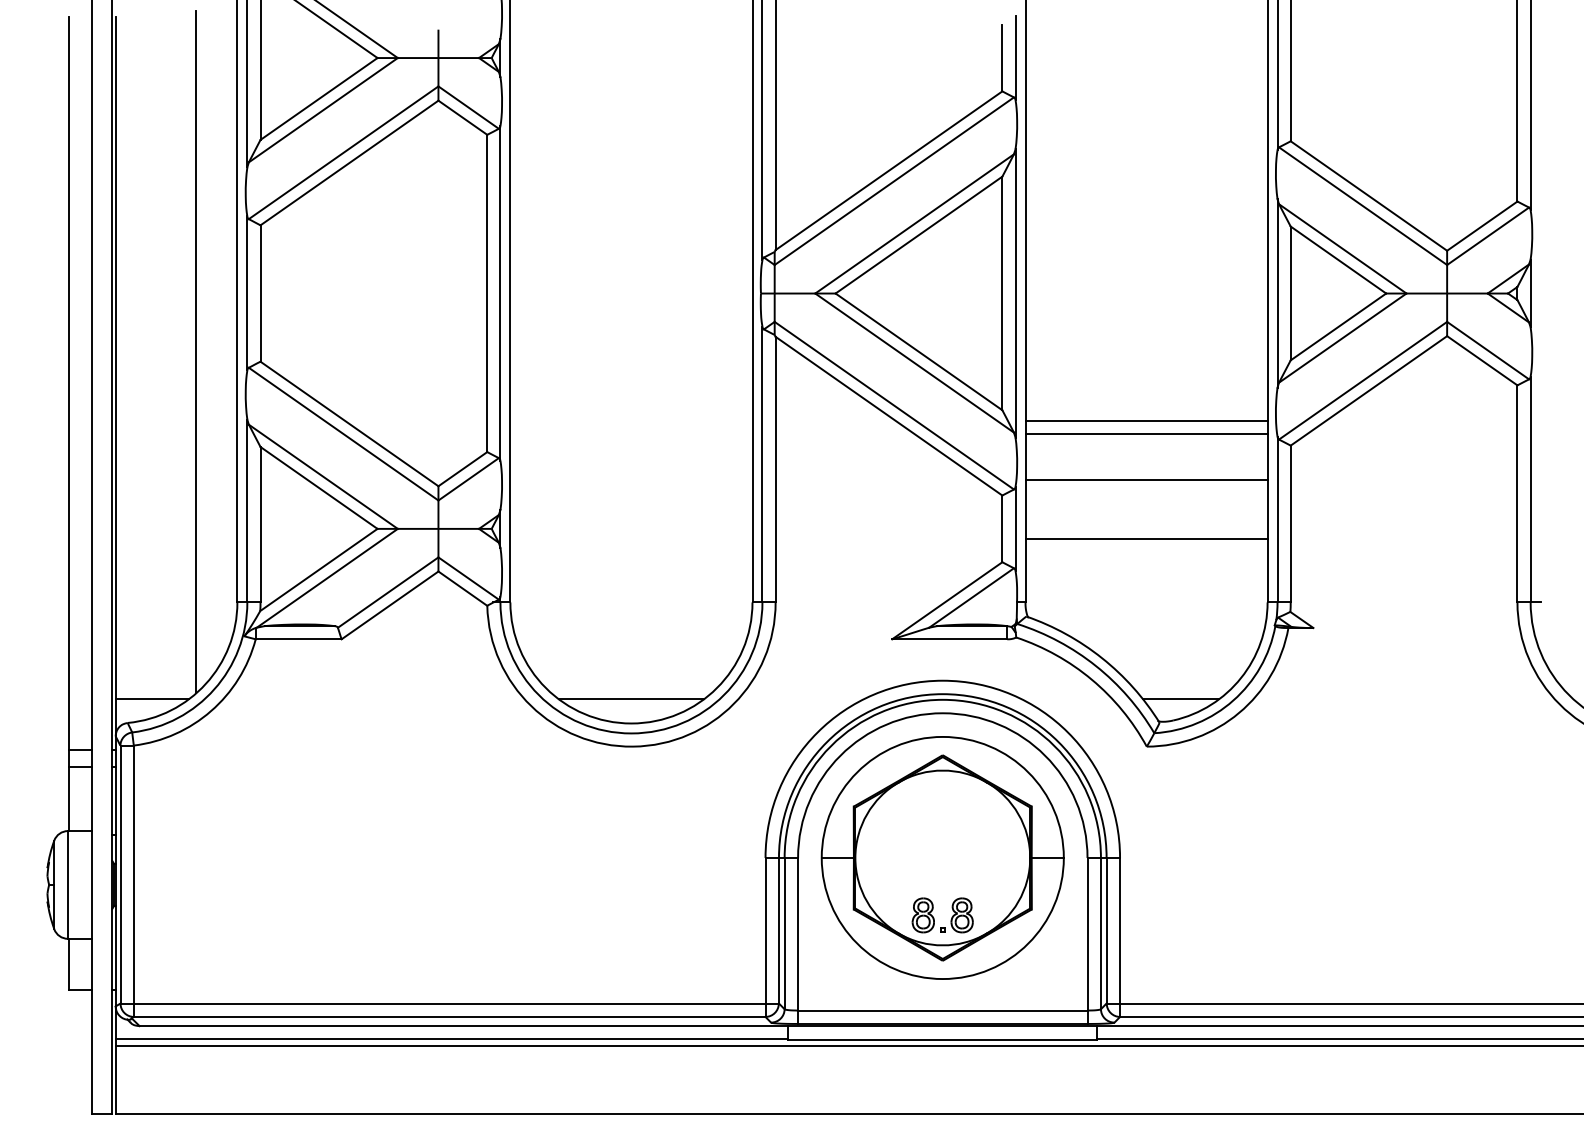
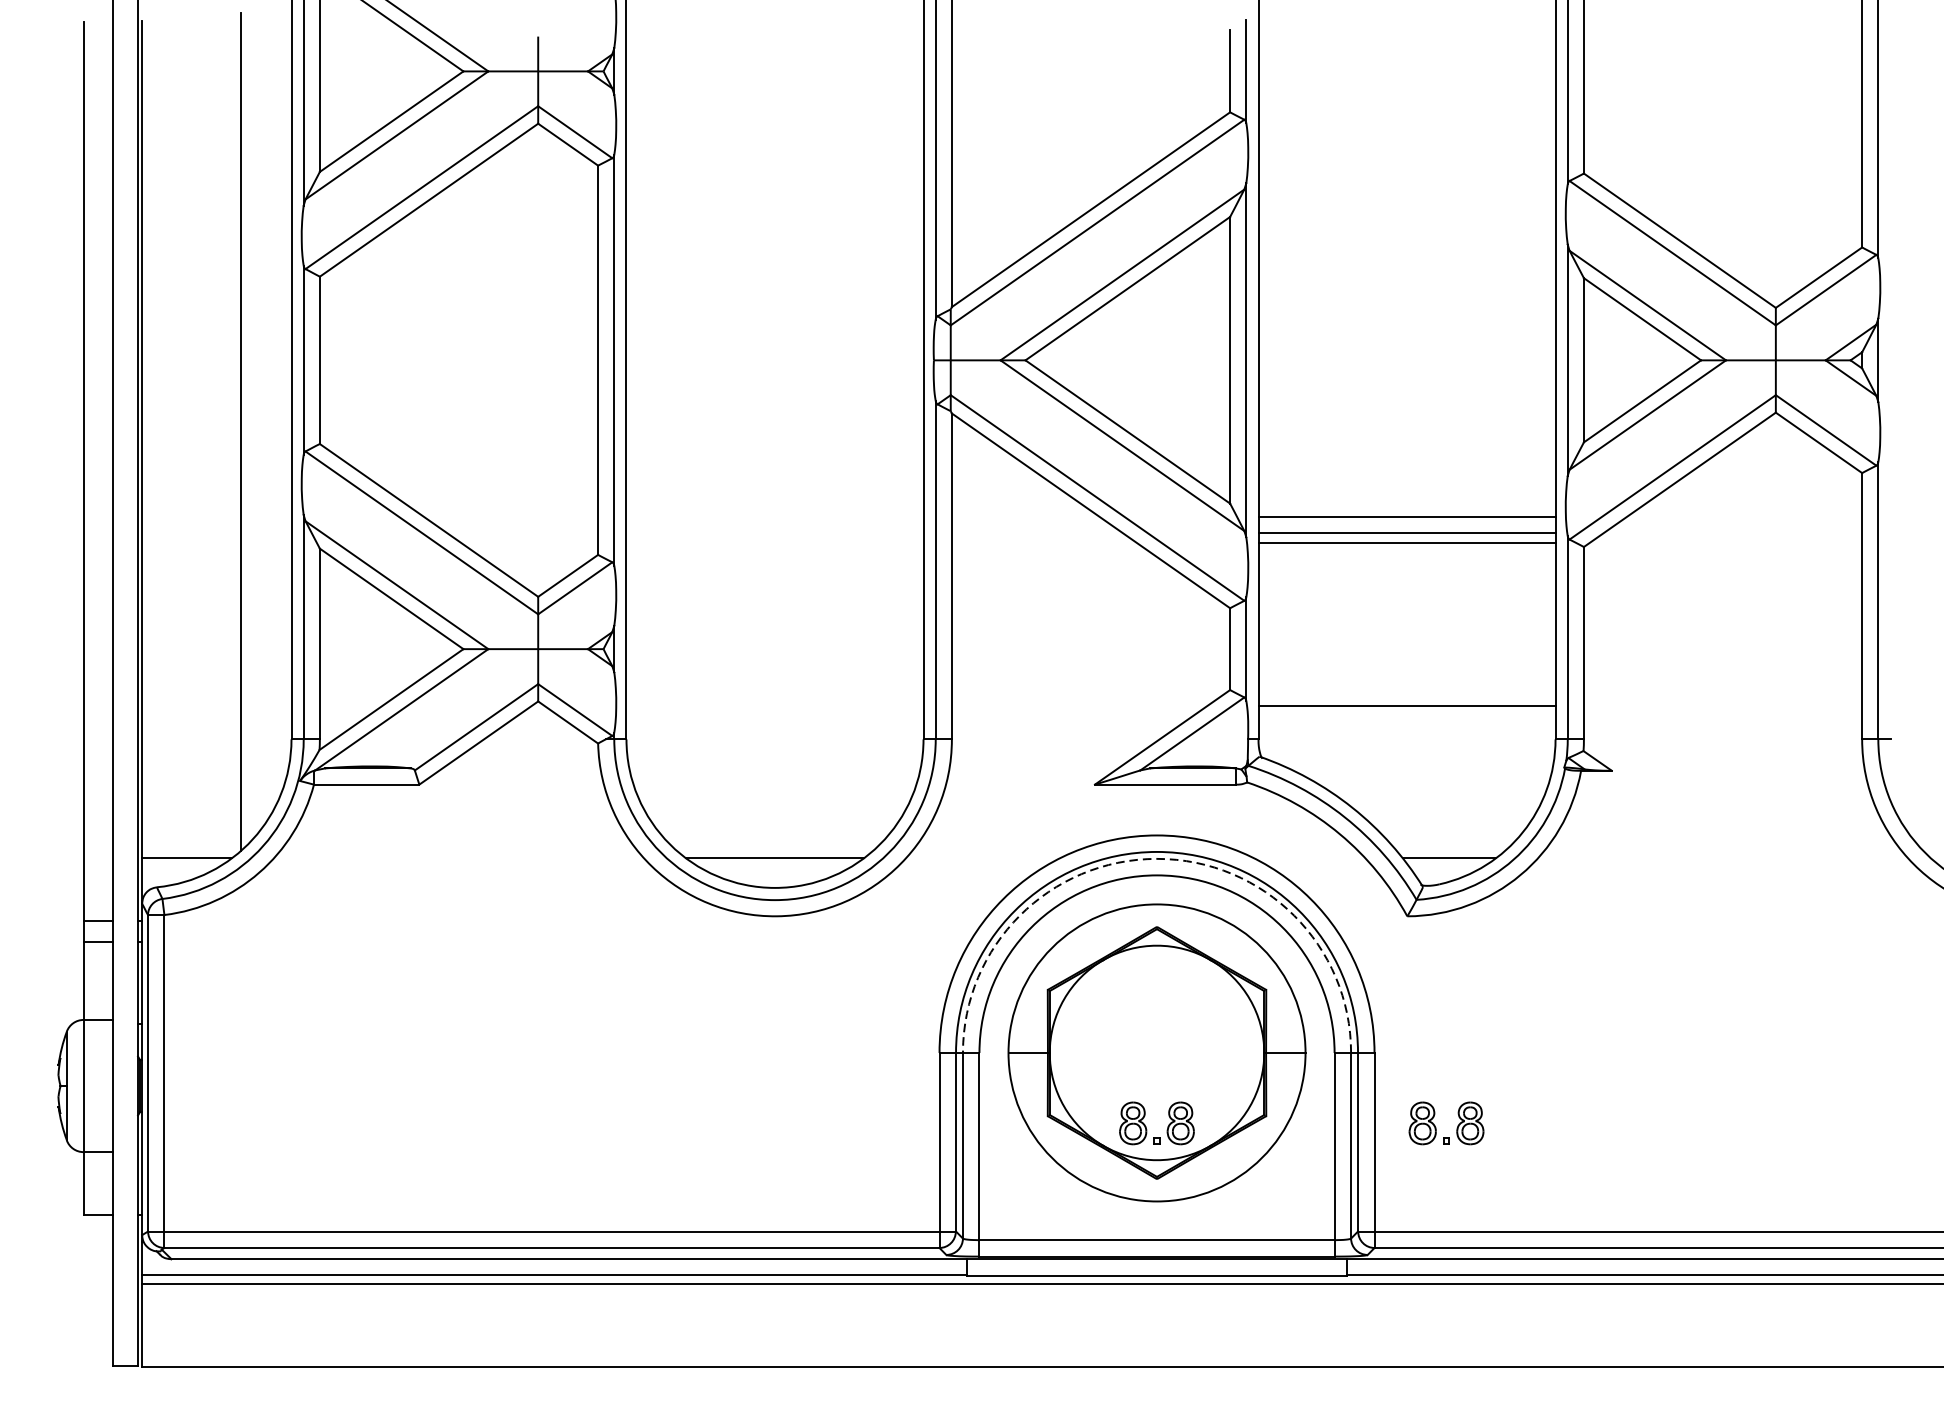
line: (1146, 480) -> (1406, 543), moved
line: (1146, 538) -> (1406, 705), moved
arc: (942, 699) -> (1156, 858), solid -> dashed
part: (1170, 917) -> (1436, 1125), added

